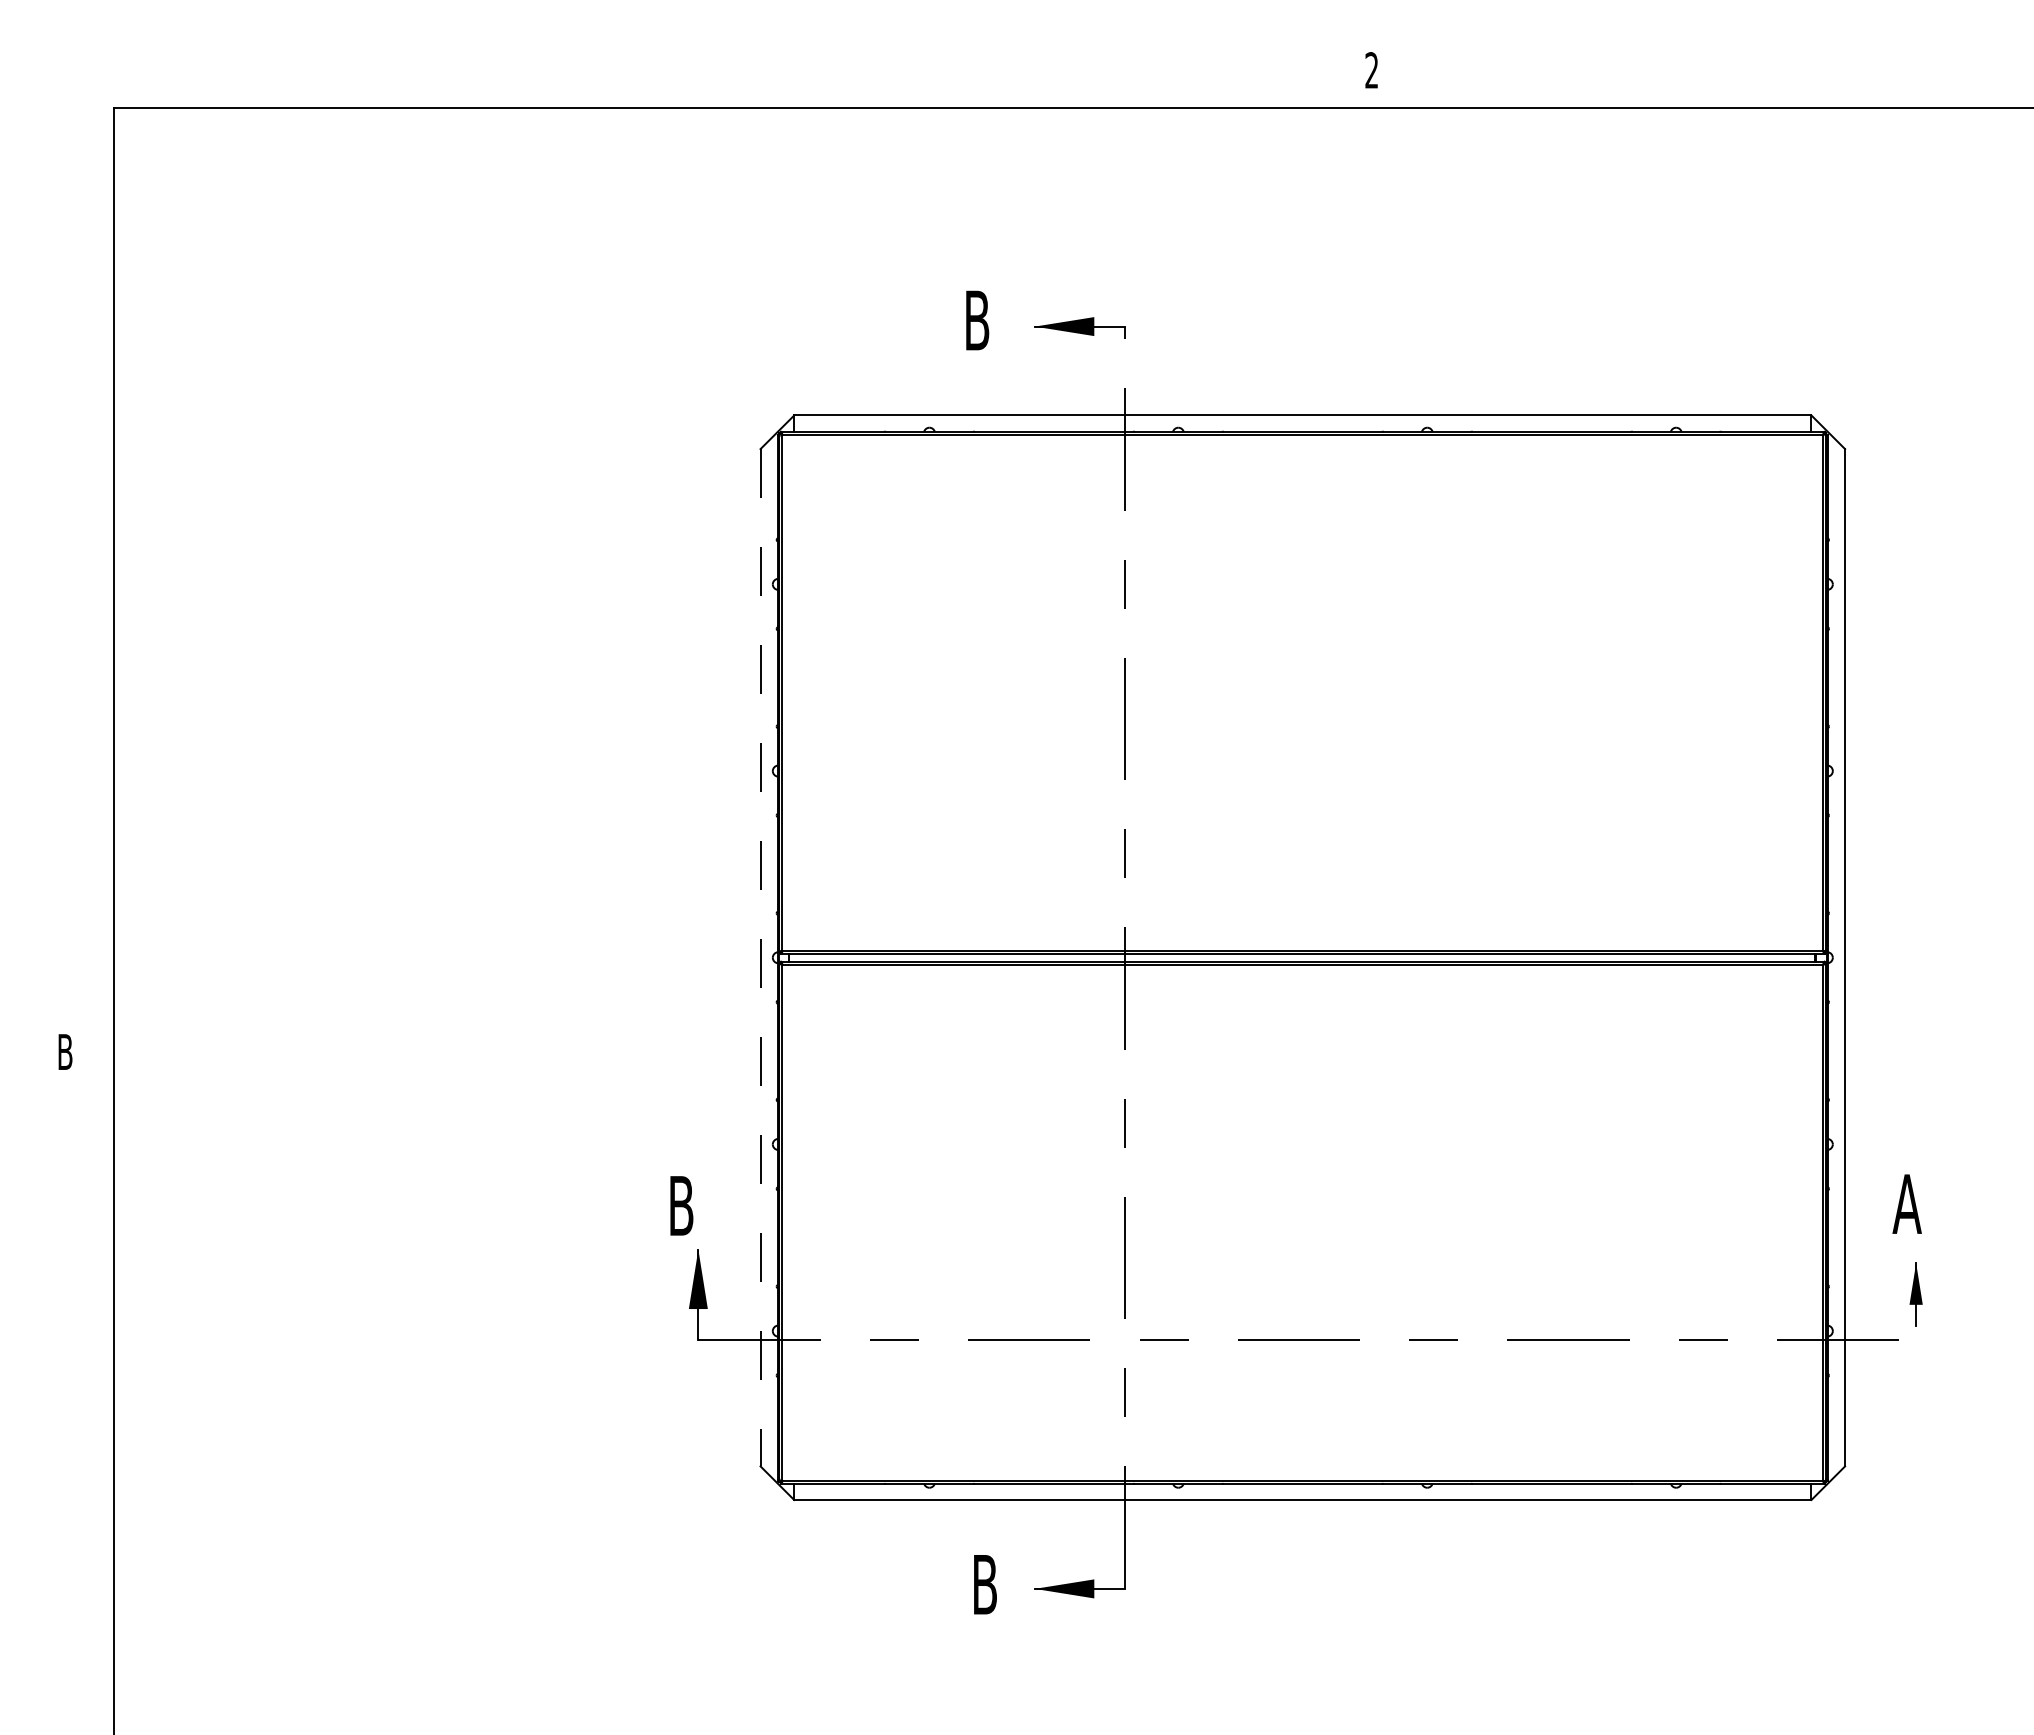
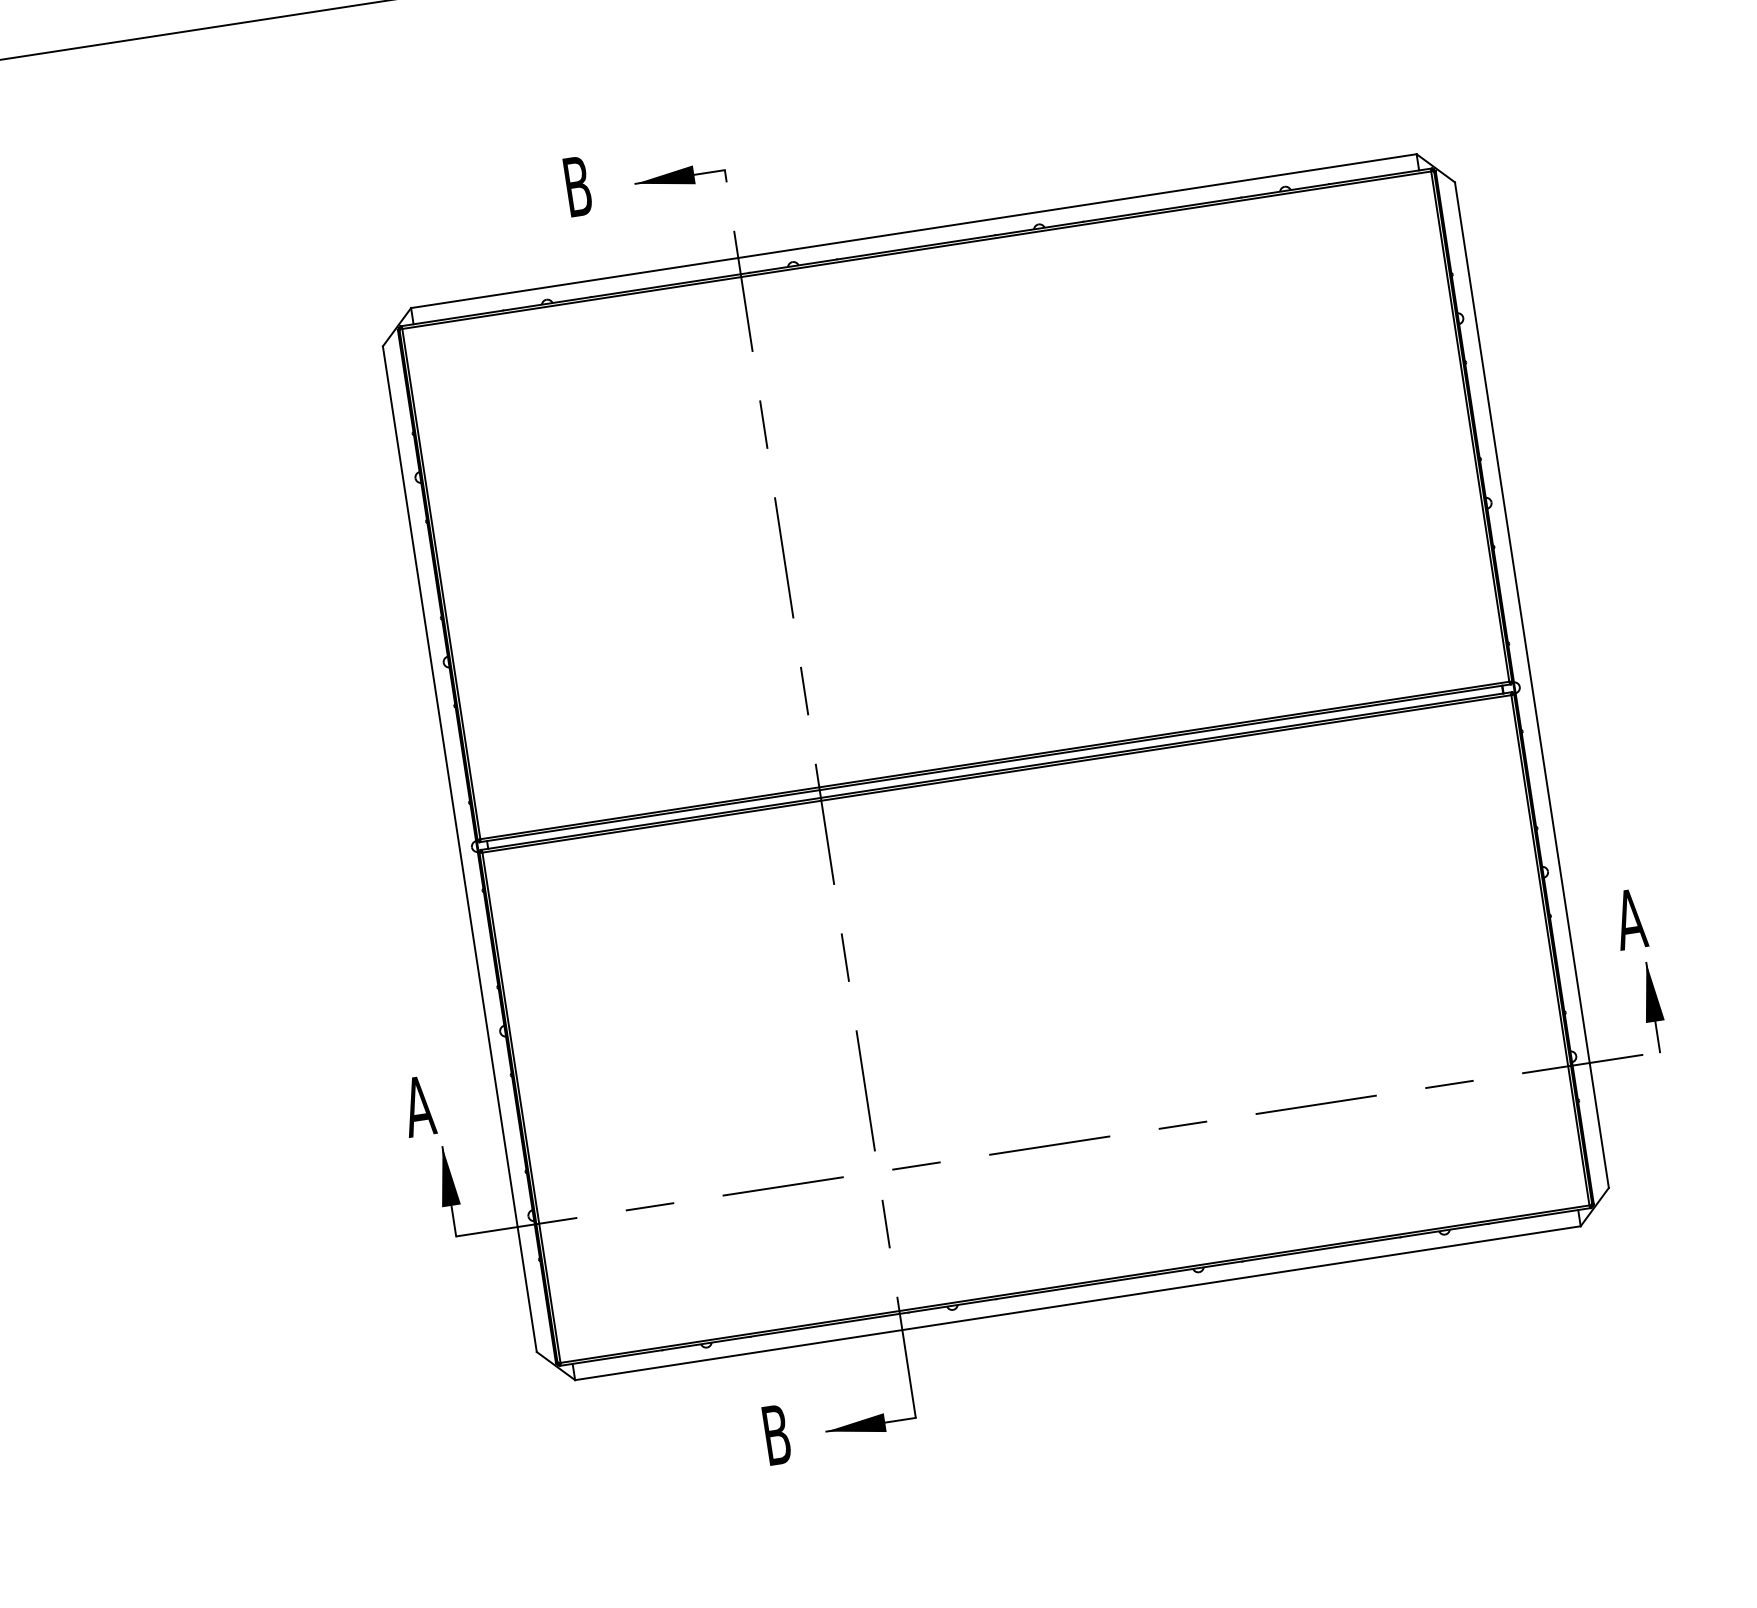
line: (760, 957) -> (459, 848), dashed -> solid
text: (680, 1205) -> (418, 1106), B -> A
part: (1915, 1294) -> (1652, 1007), size x1.43

